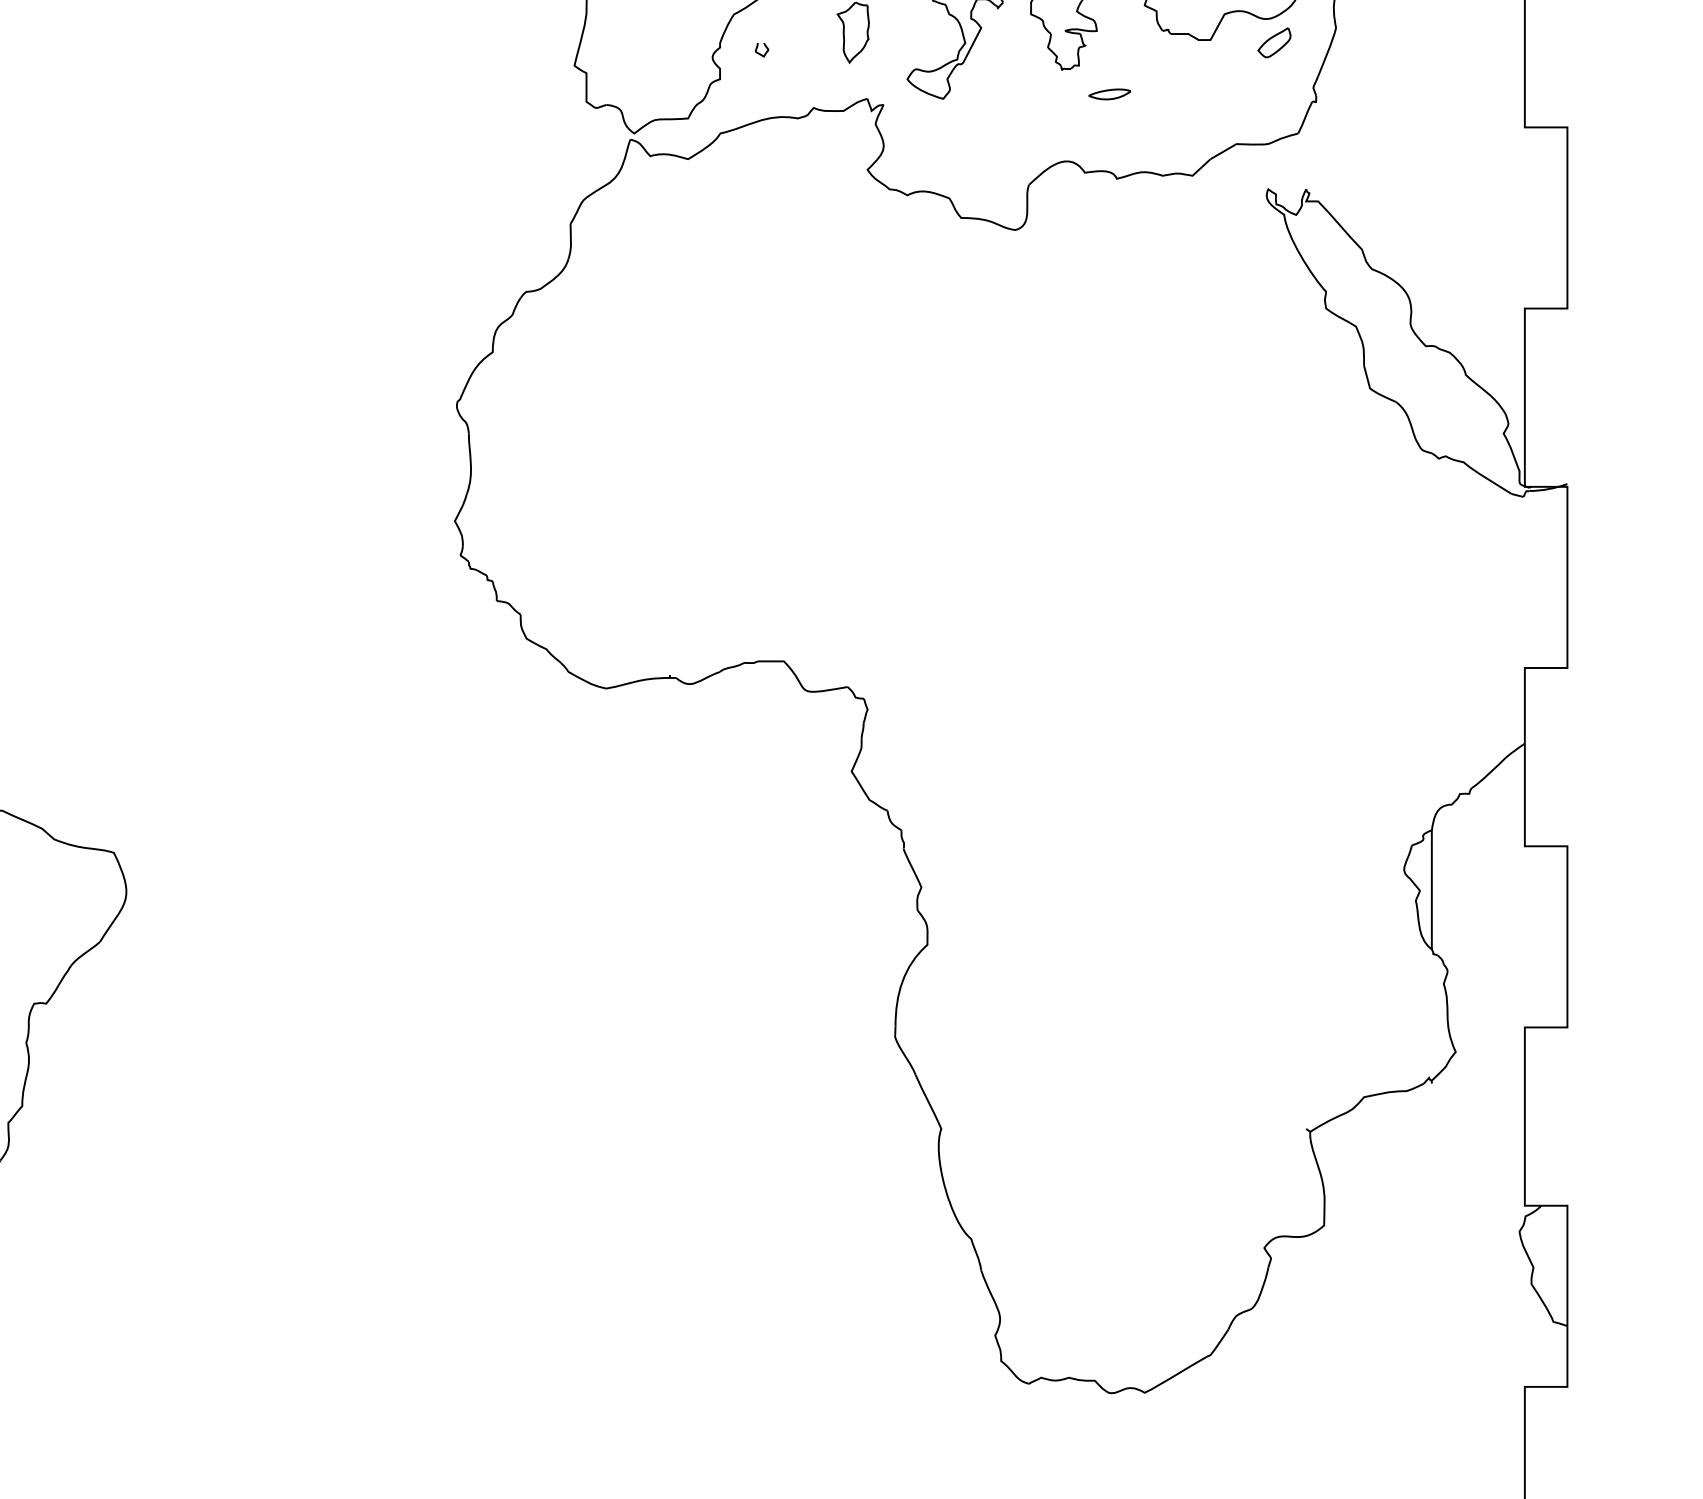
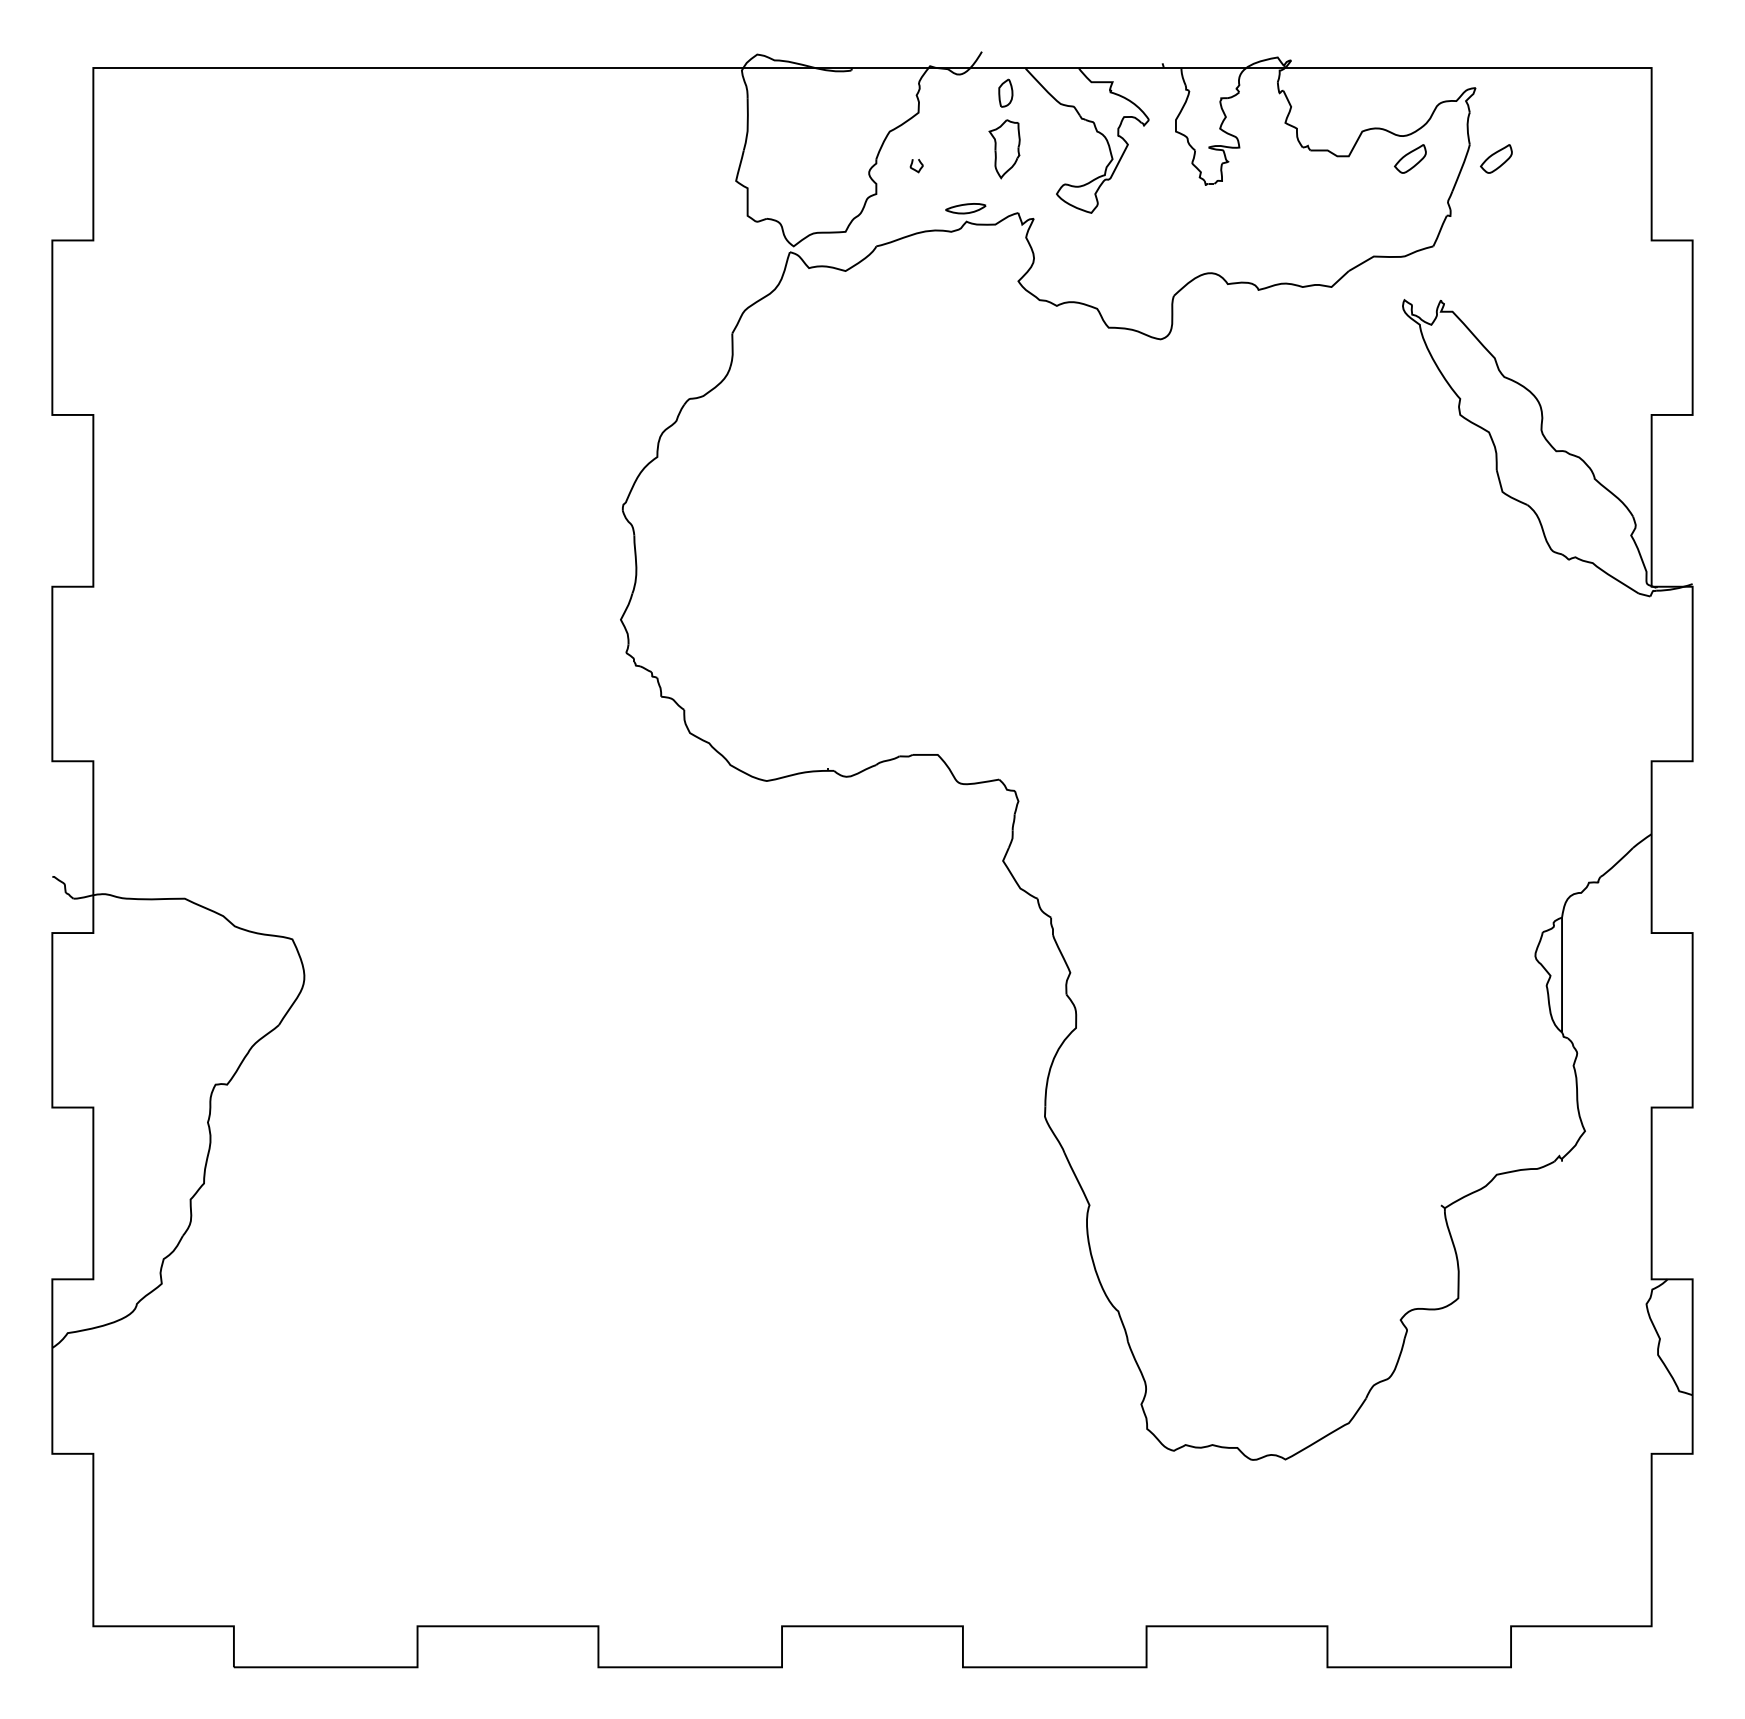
part: (1363, 42) -> (1496, 158), added
part: (1109, 94) -> (965, 208), moved

